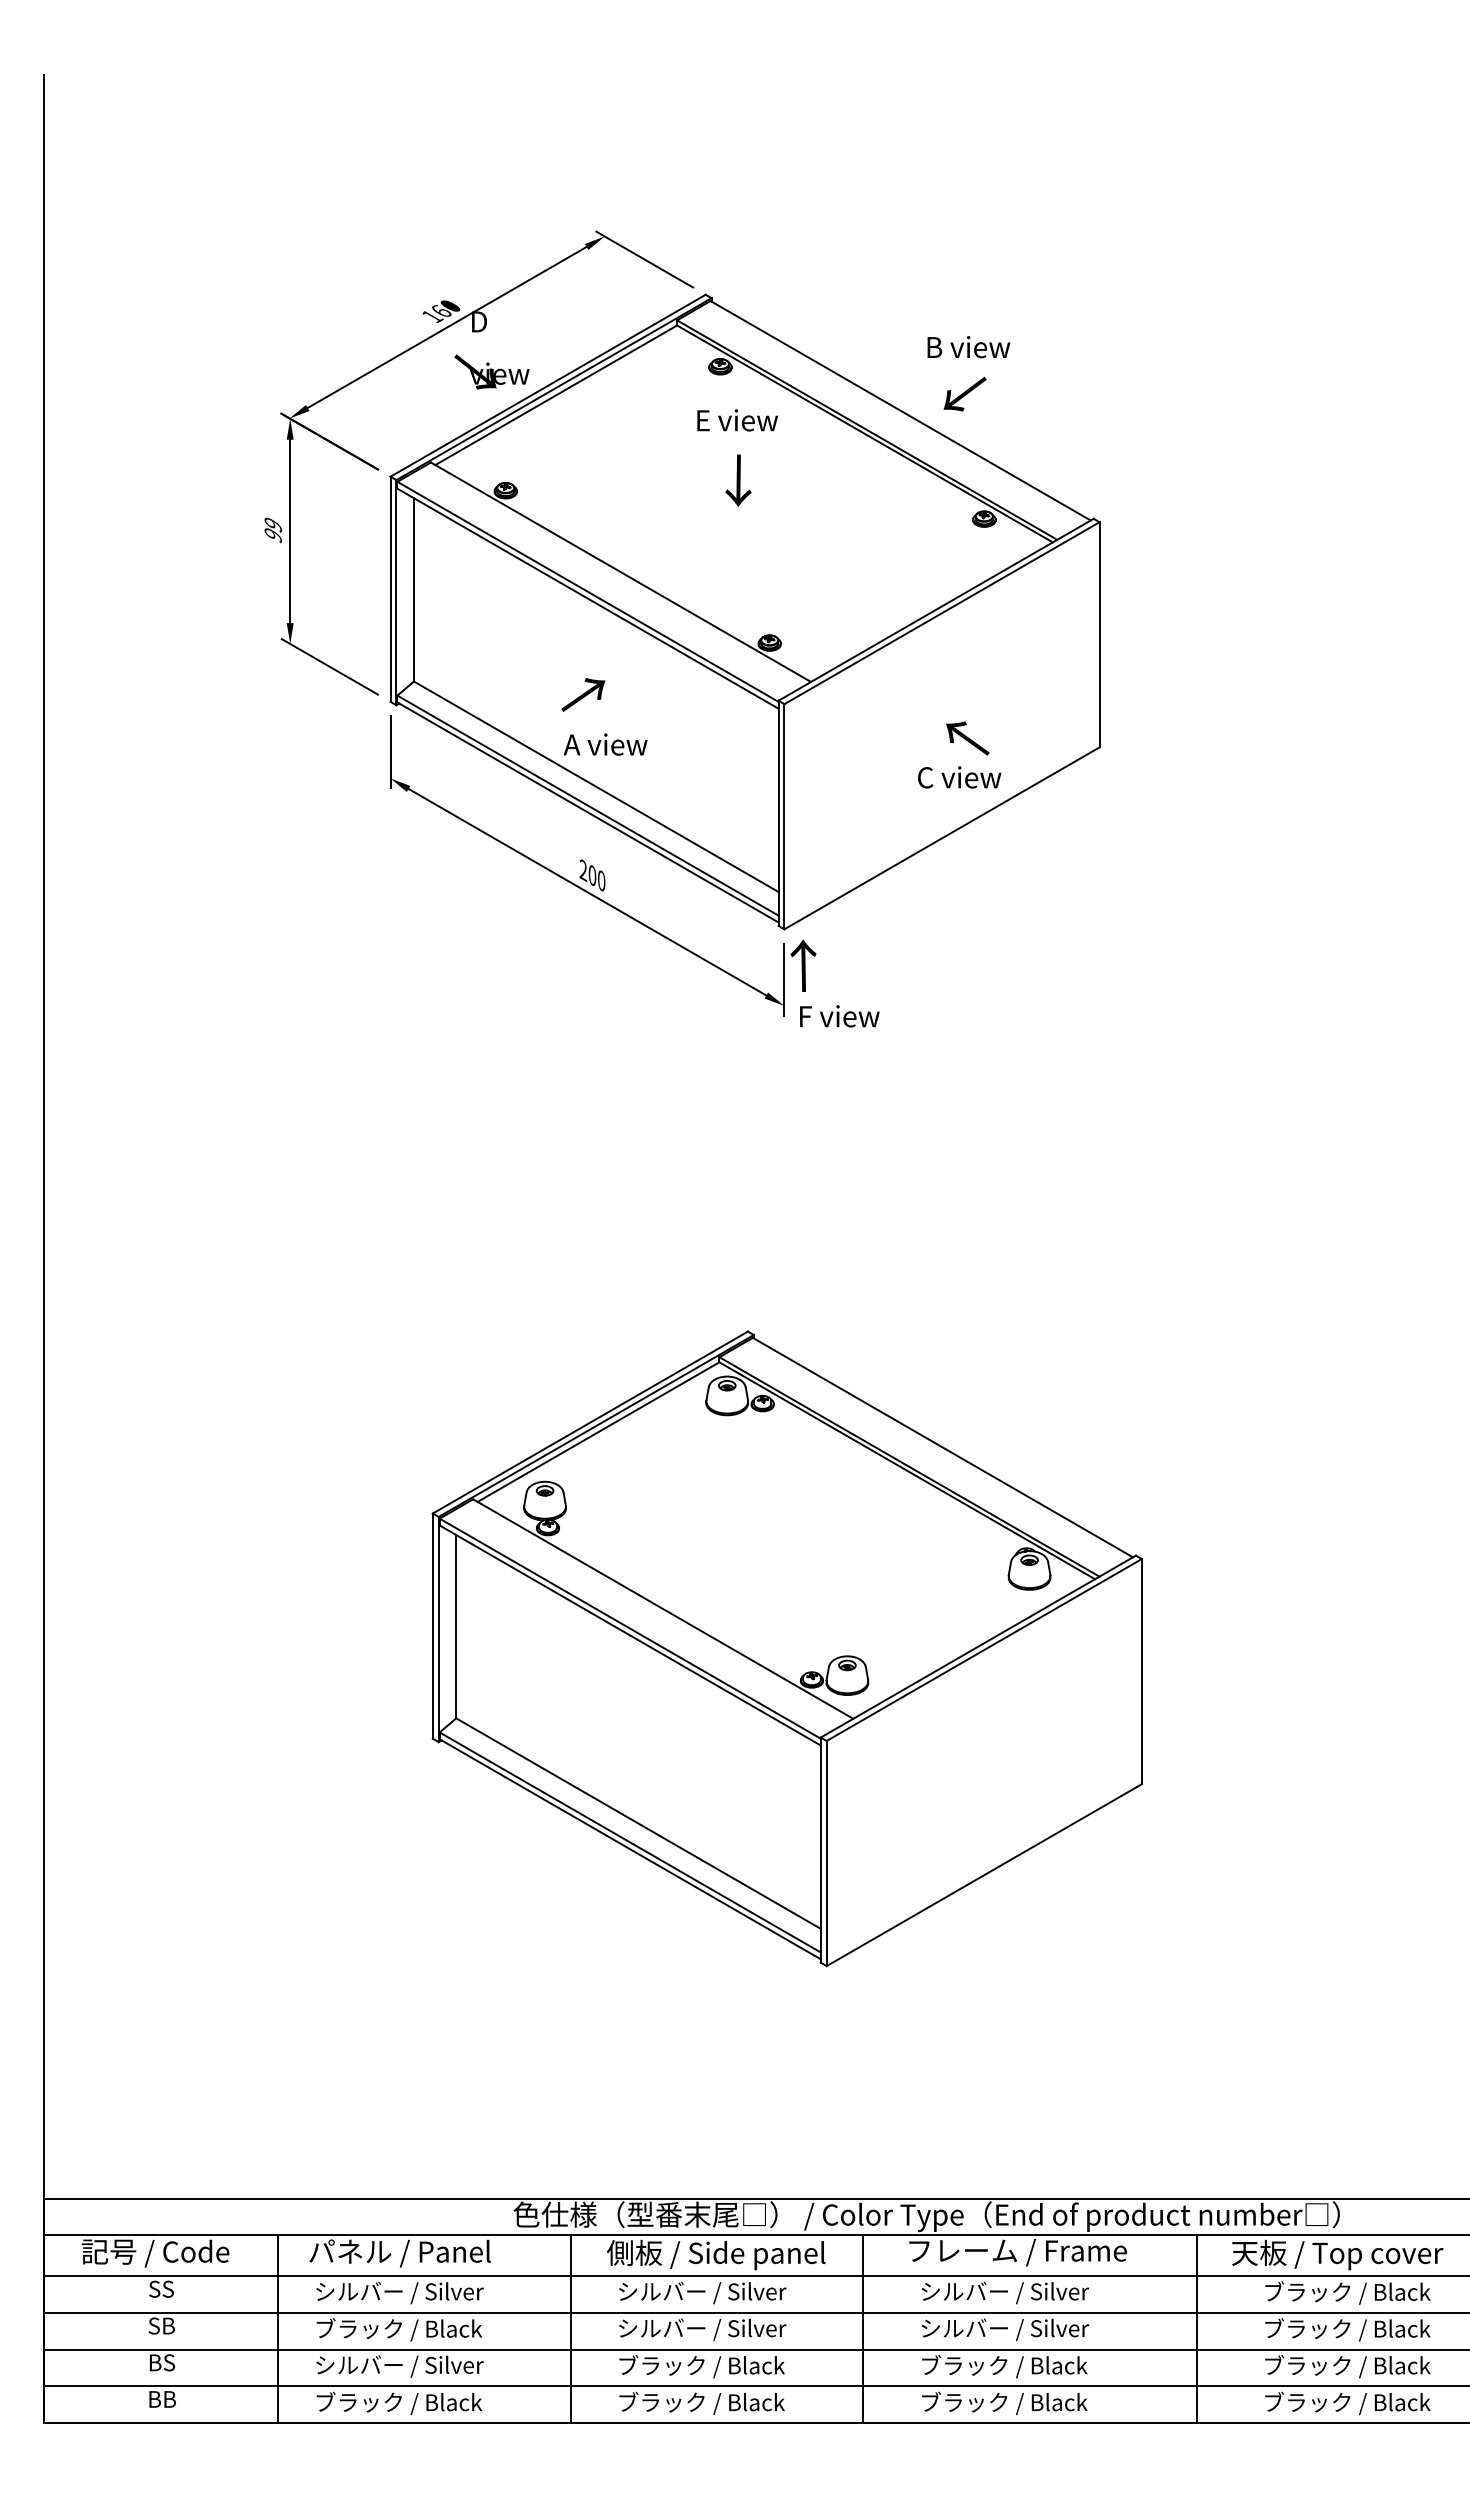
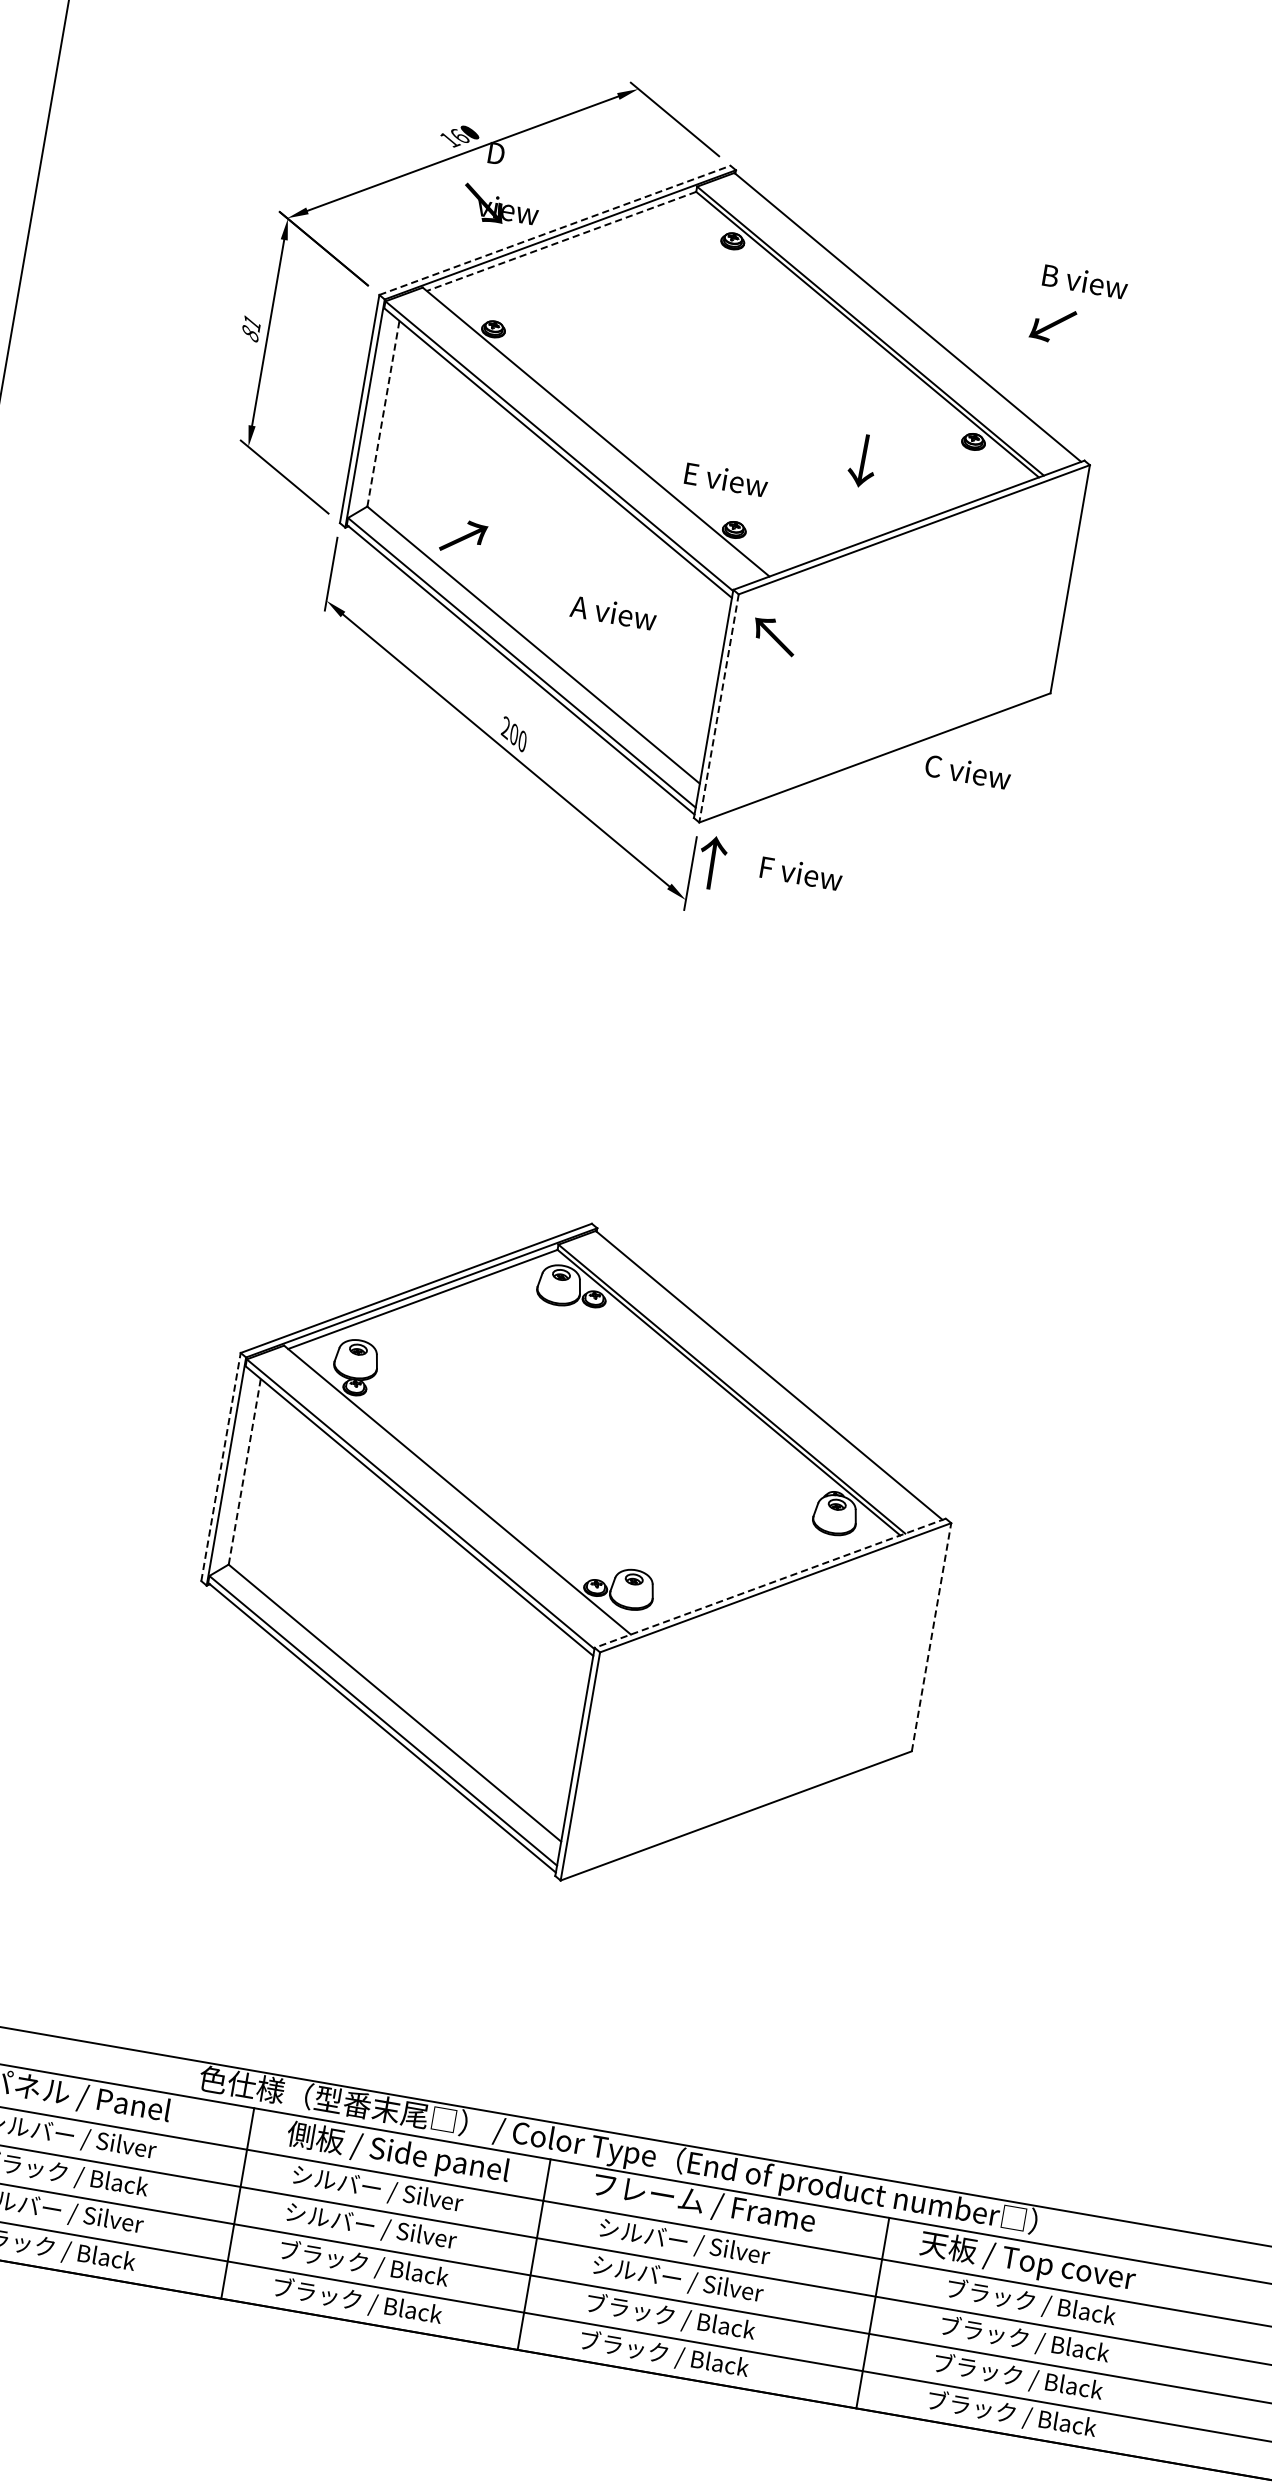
text: (968, 347) -> (1084, 281), moved
line: (548, 385) -> (555, 230), solid -> dashed
text: (964, 394) -> (1052, 325), moved
line: (556, 395) -> (561, 241), solid -> dashed
text: (737, 420) -> (726, 479), moved
text: (738, 480) -> (863, 460), moved
text: (273, 530) -> (251, 328), 99 -> 81
line: (414, 589) -> (383, 413), solid -> dashed
text: (583, 694) -> (463, 536), moved
text: (967, 738) -> (774, 636), moved
text: (605, 744) -> (613, 612), moved
text: (959, 777) -> (967, 772), moved
line: (784, 816) -> (719, 708), solid -> dashed
text: (839, 1016) -> (801, 873), moved
line: (432, 1626) -> (220, 1467), solid -> dashed
line: (456, 1626) -> (244, 1471), solid -> dashed
line: (978, 1646) -> (770, 1583), solid -> dashed
line: (1141, 1671) -> (931, 1637), solid -> dashed

